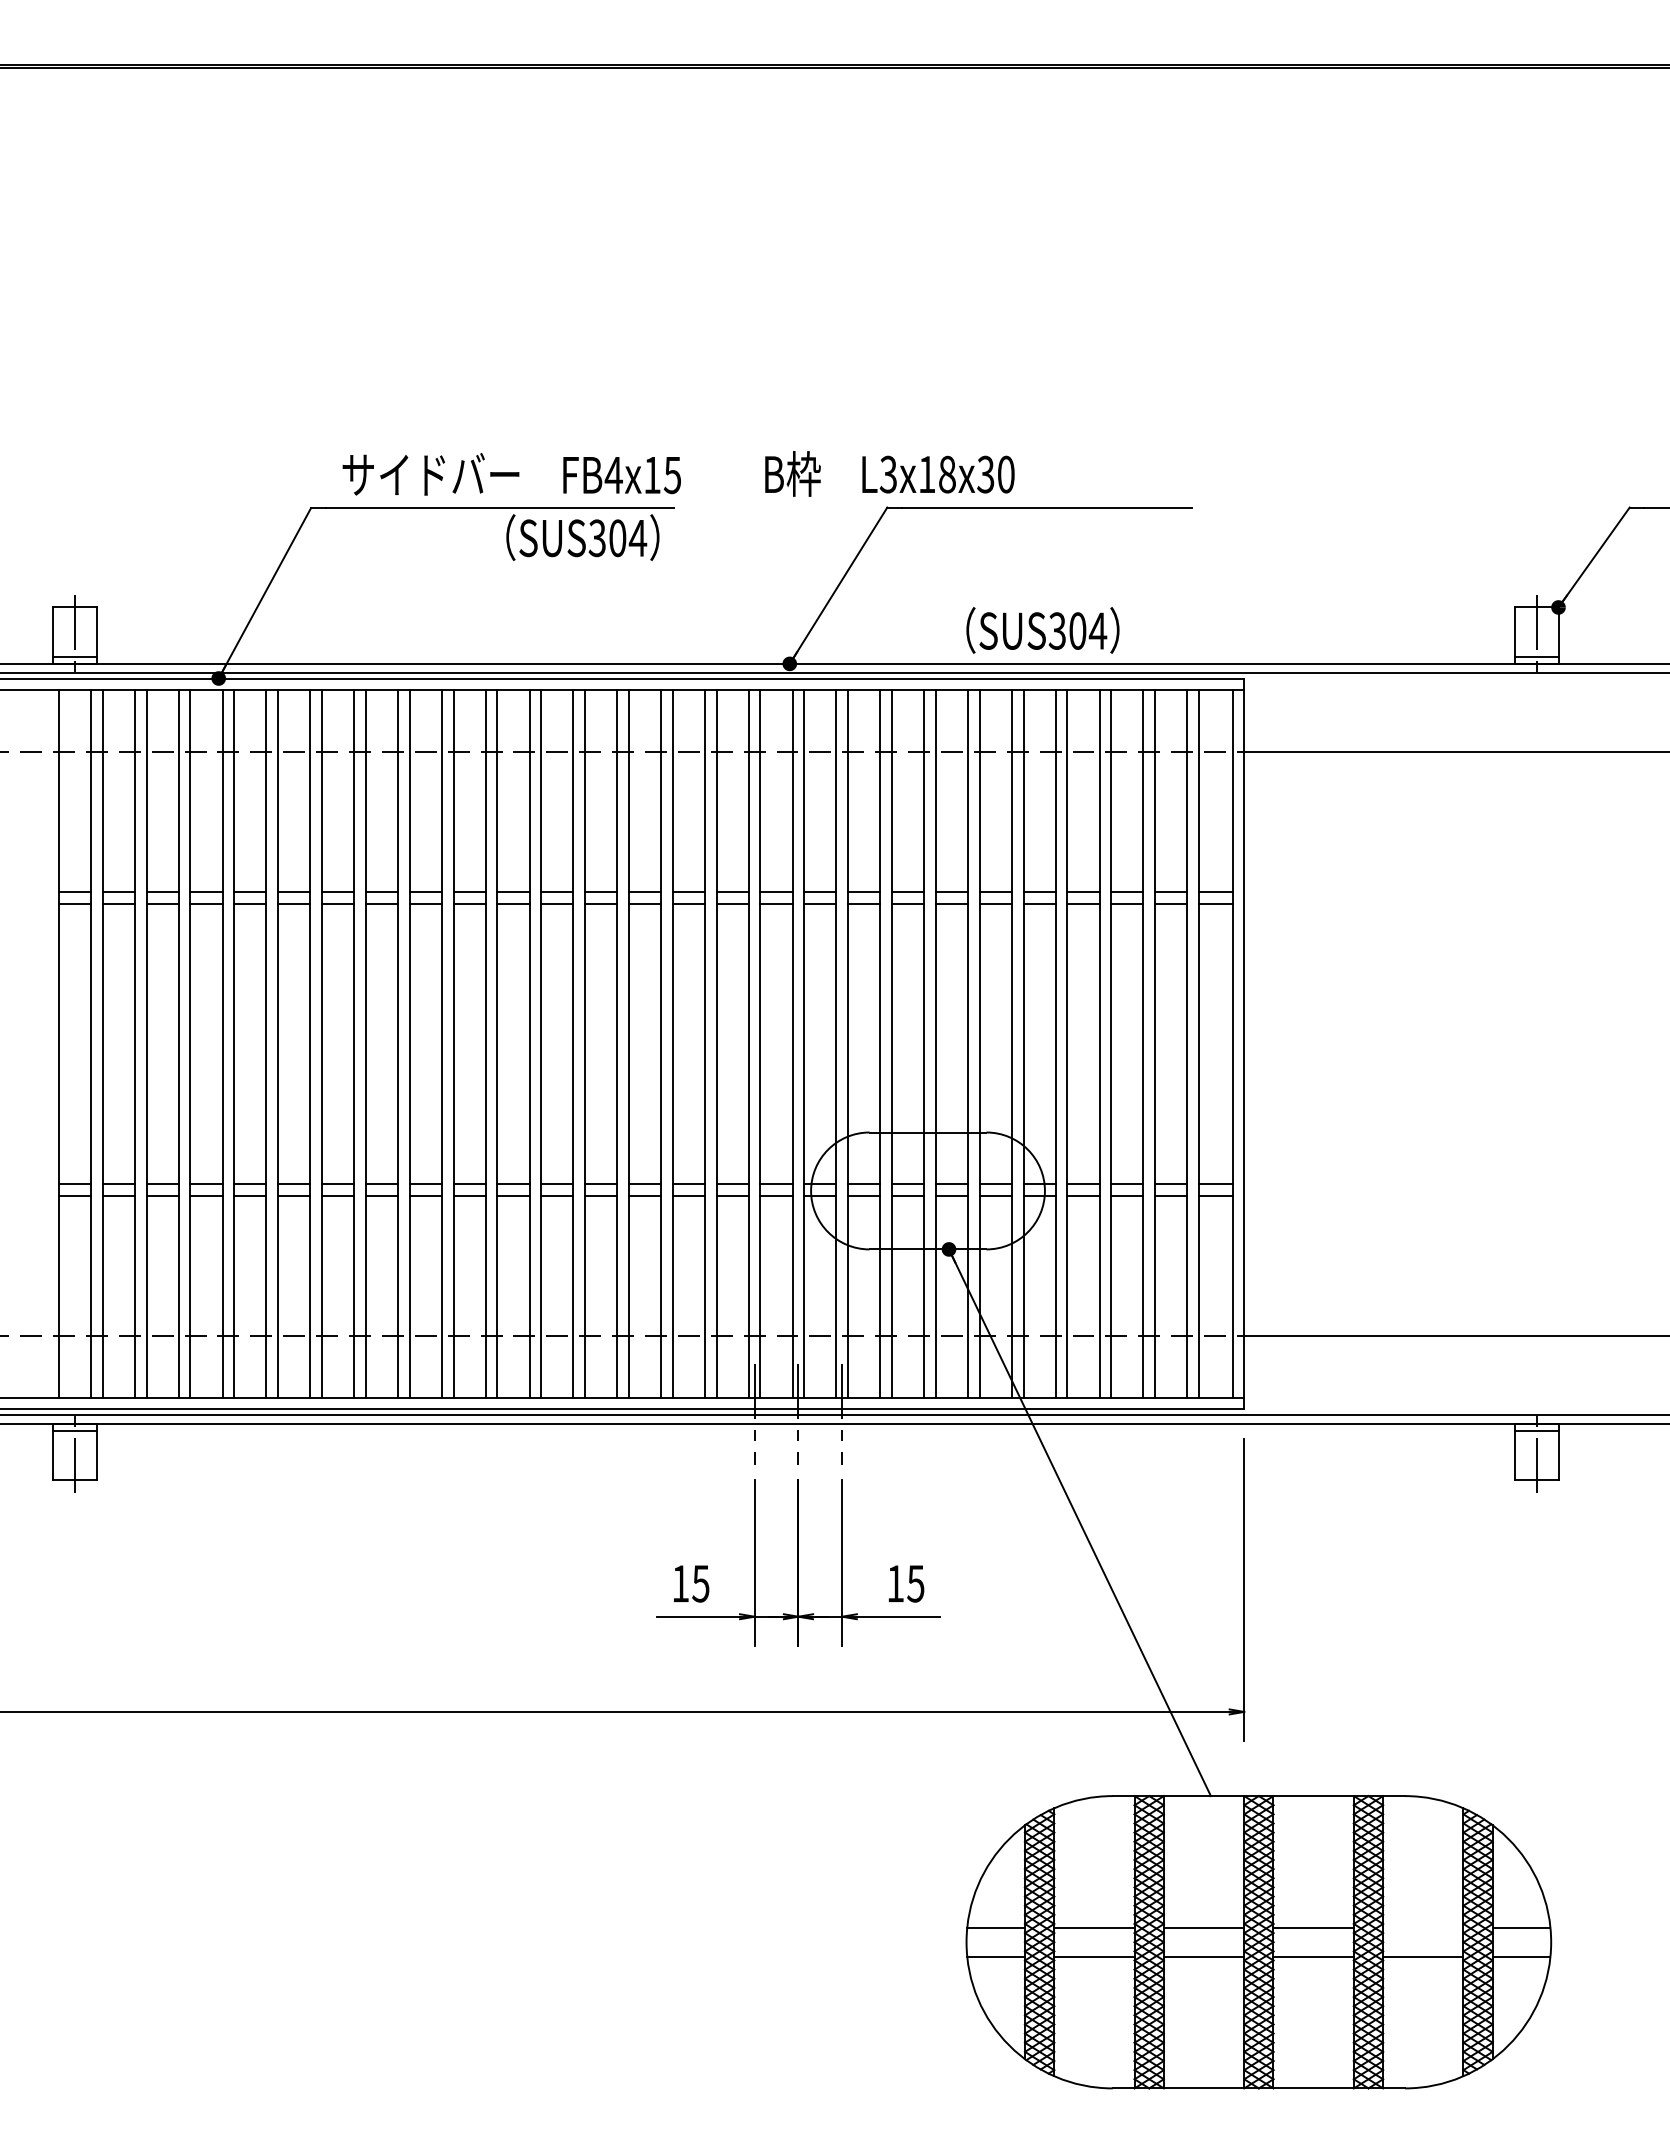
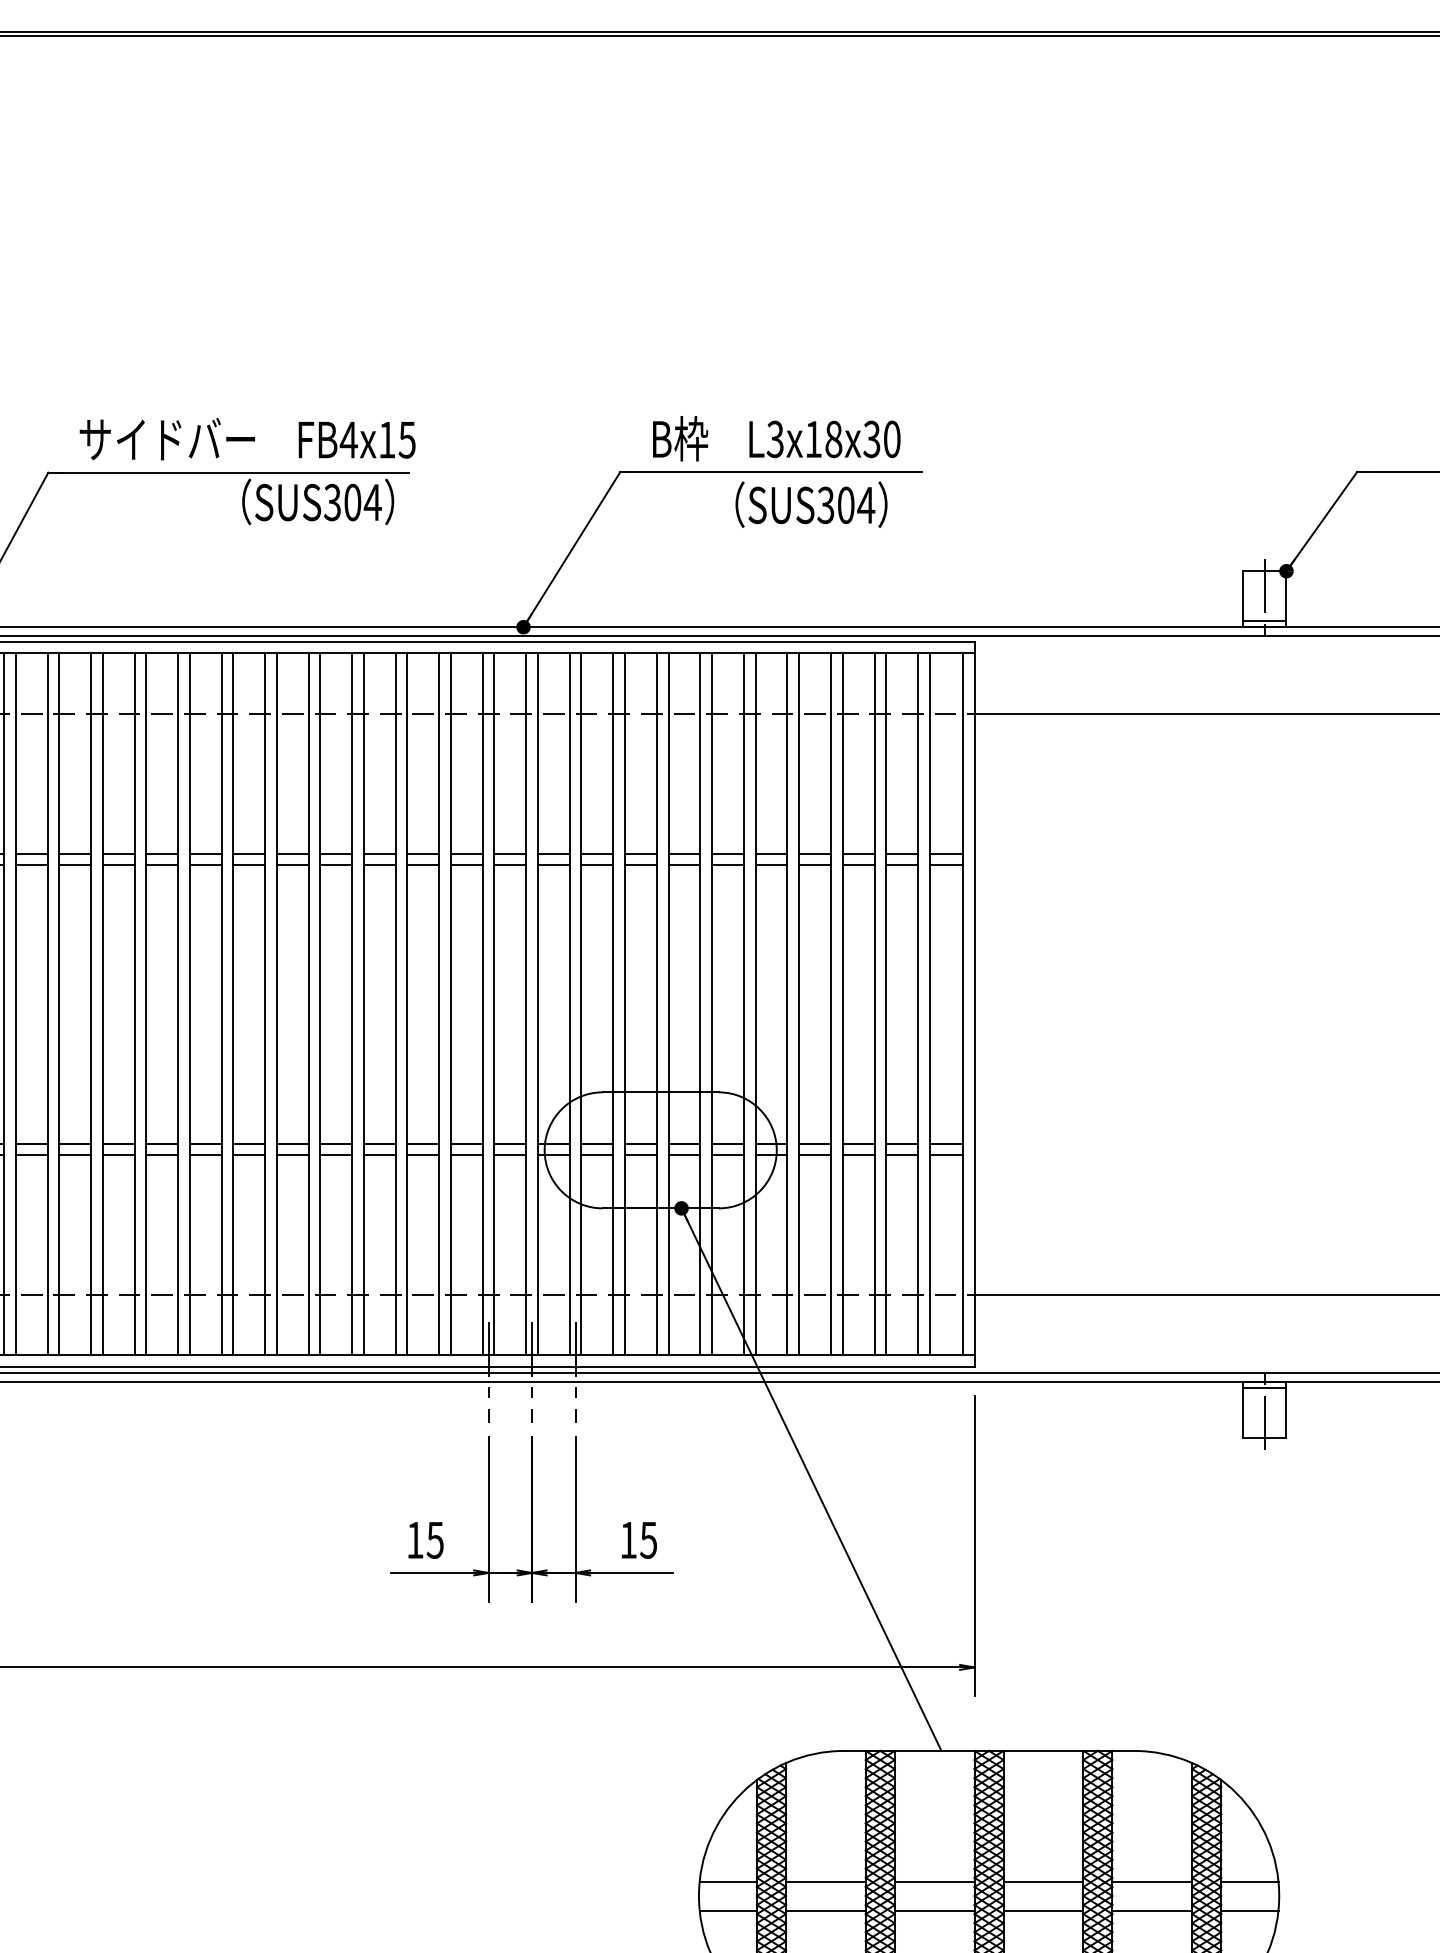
text: (889, 473) -> (776, 438), moved
text: (1042, 630) -> (811, 504), moved
line: (1423, 1927) -> (1152, 1881), added

